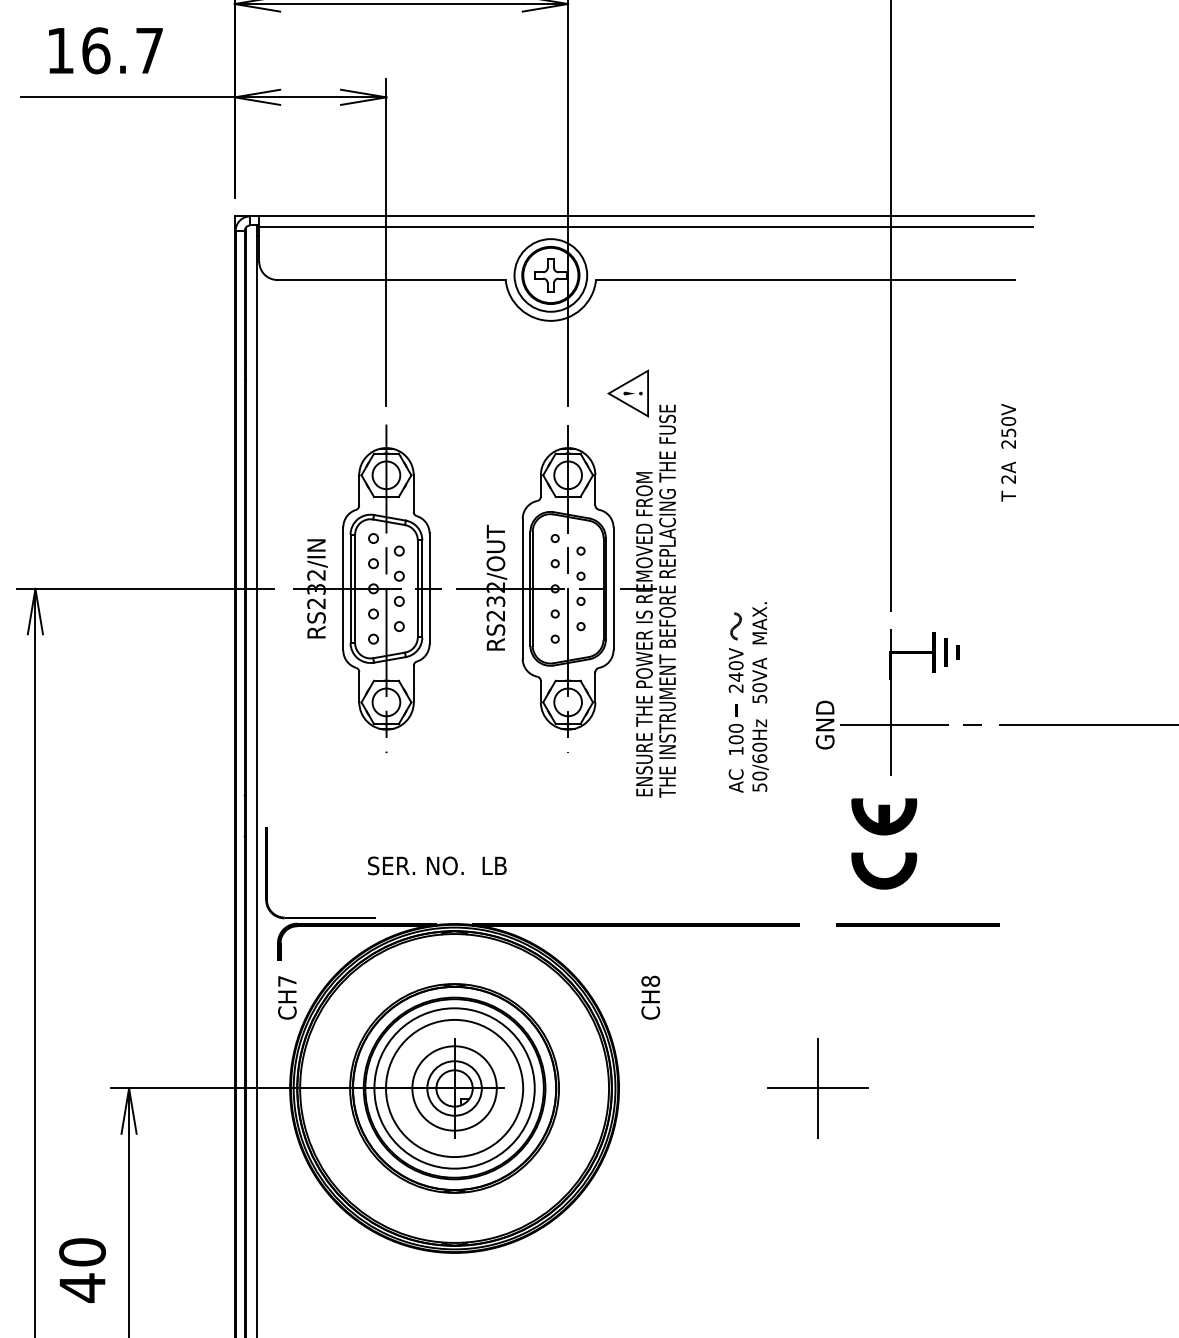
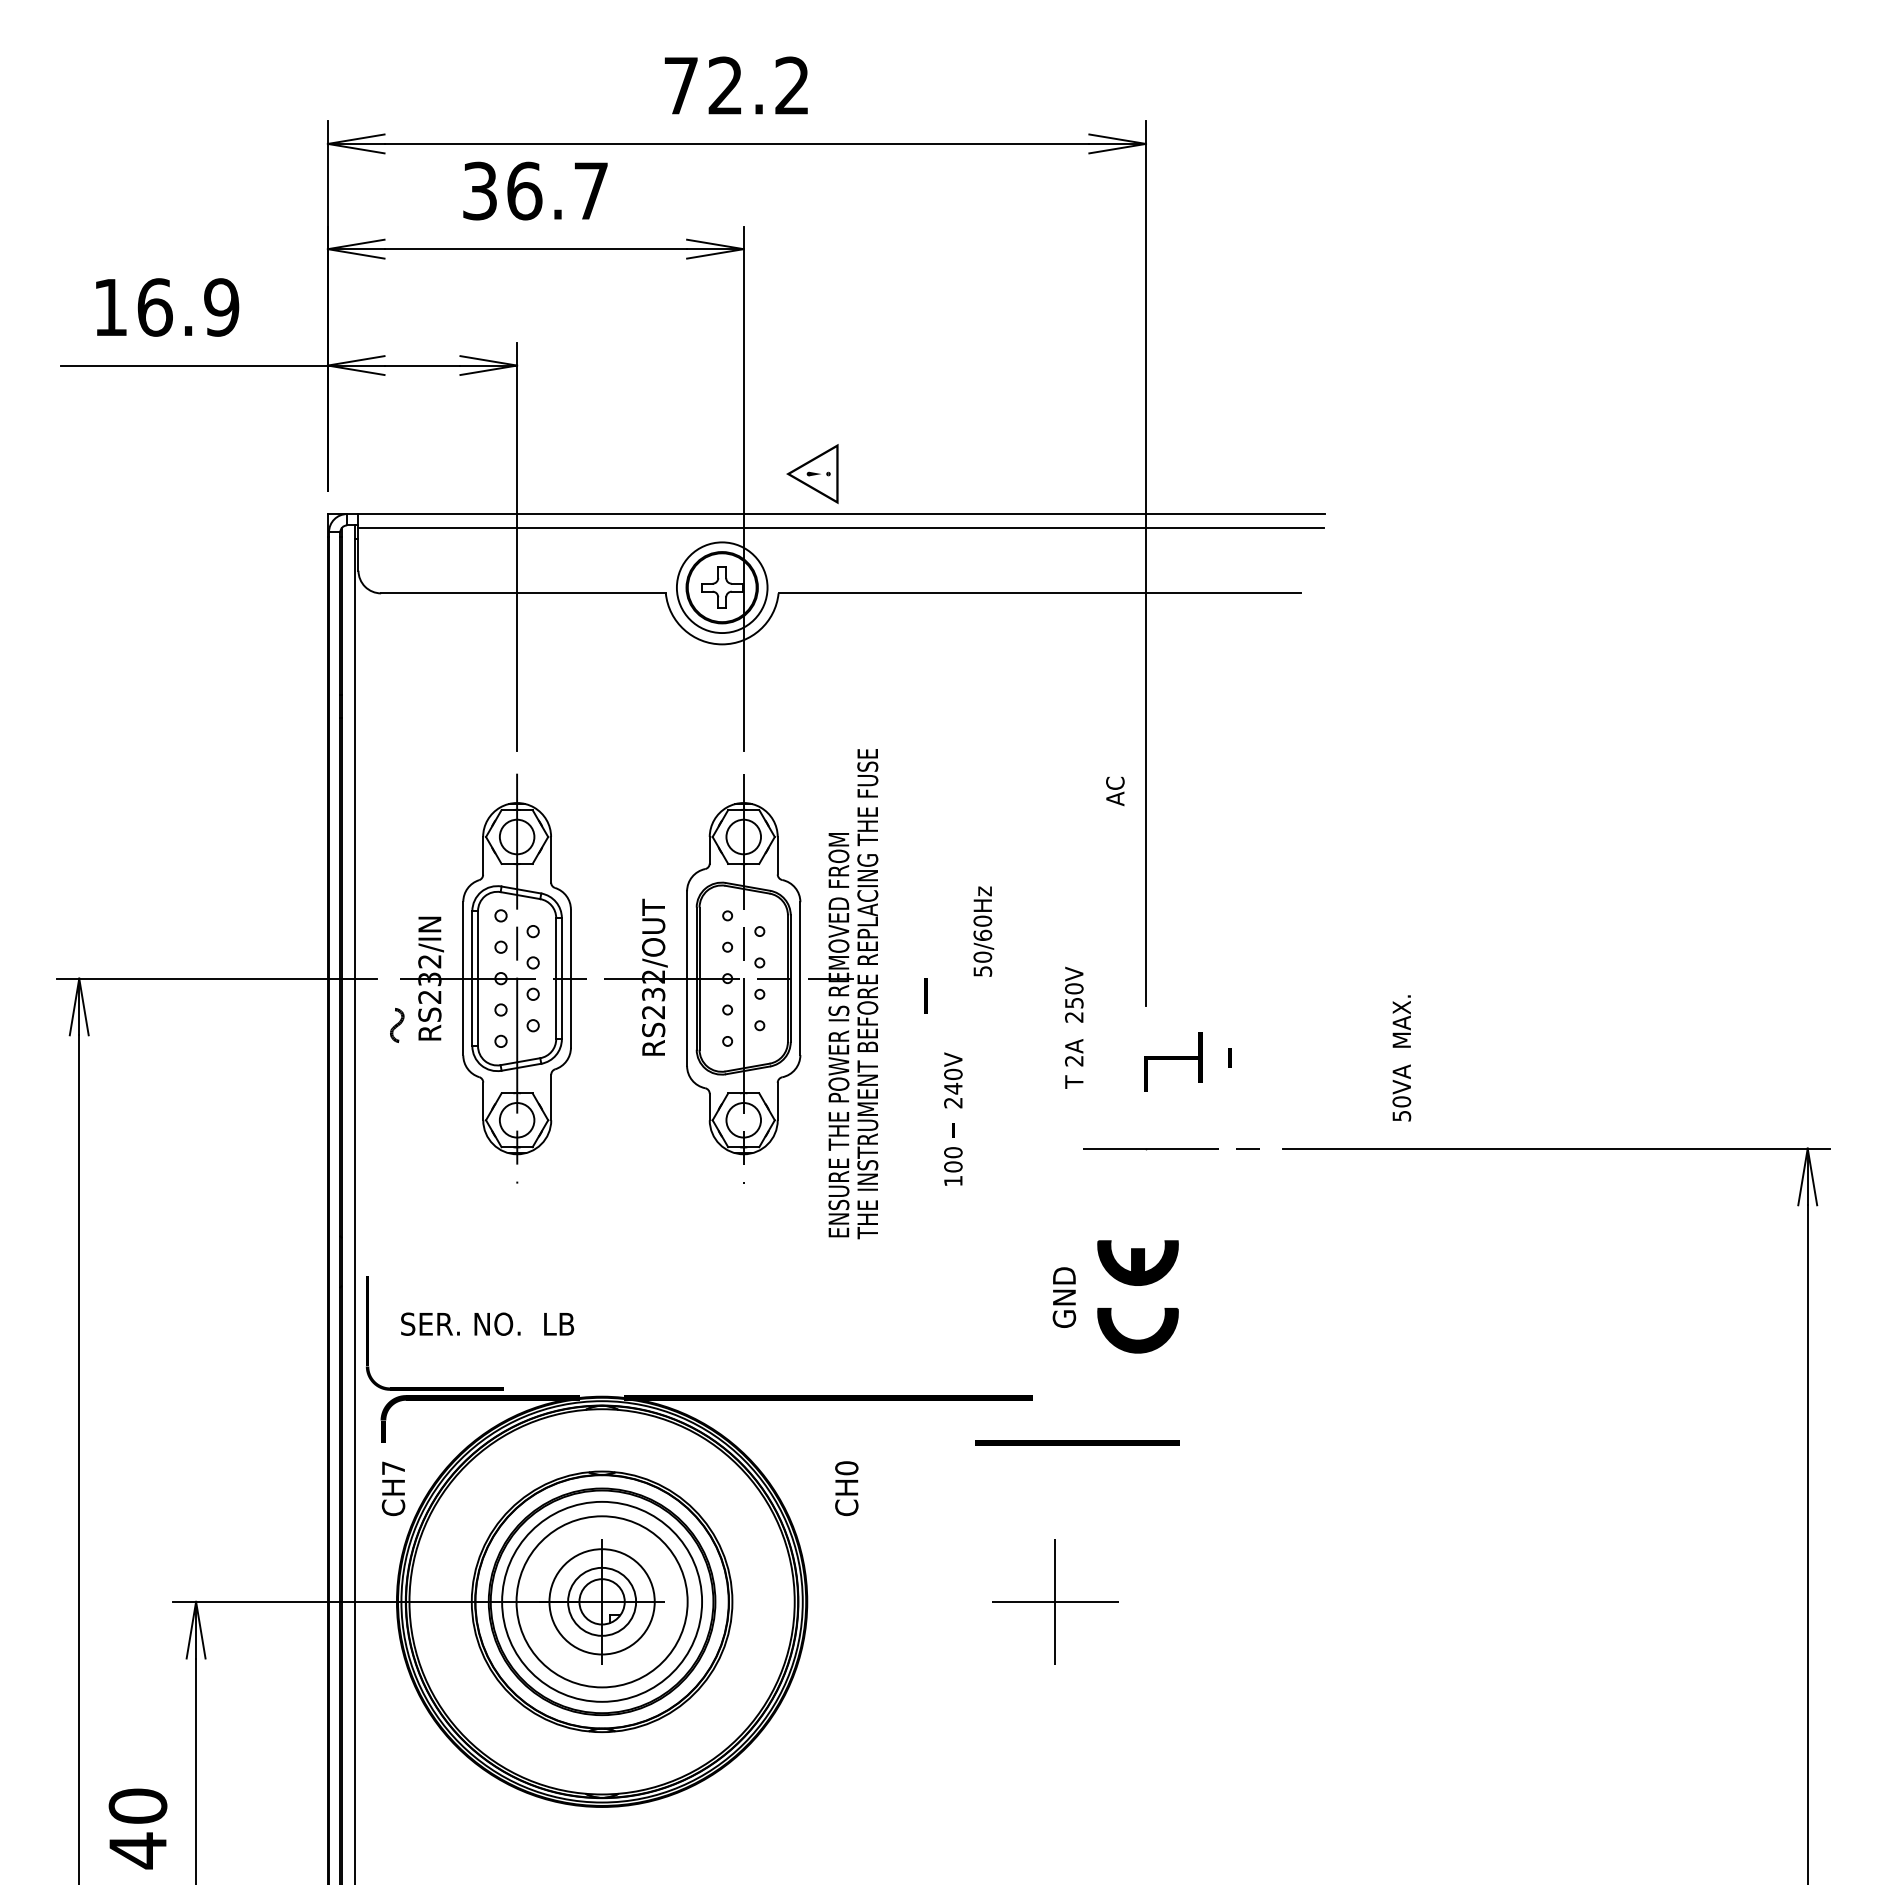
text: (149, 50) -> (221, 307), 16.7 -> 16.9
part: (628, 393) -> (812, 474), moved
text: (1008, 452) -> (1074, 1027), moved
curve: (736, 626) -> (397, 1025), moved
text: (759, 652) -> (1401, 1058), moved
line: (945, 652) -> (925, 995), moved
line: (890, 701) -> (1145, 1119), removed
text: (825, 725) -> (1064, 1297), moved
text: (760, 755) -> (983, 931), moved
text: (736, 781) -> (1115, 791), moved
text: (437, 865) -> (487, 1323), moved
line: (917, 924) -> (1077, 1442), moved
text: (650, 981) -> (846, 1468), CH8 -> CH0

